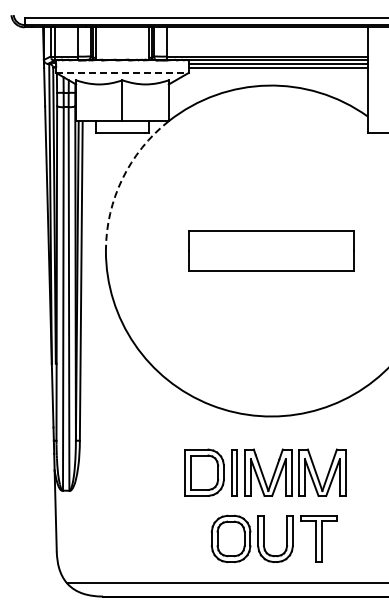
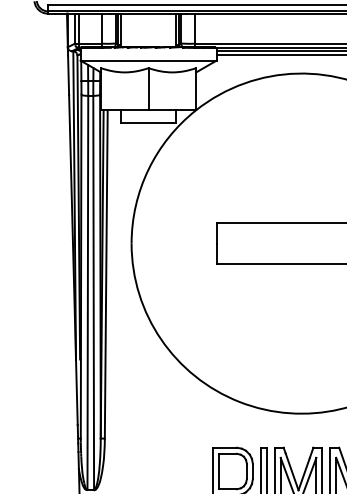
line: (122, 73) -> (148, 61), dashed -> solid
arc: (122, 178) -> (148, 169), dashed -> solid

